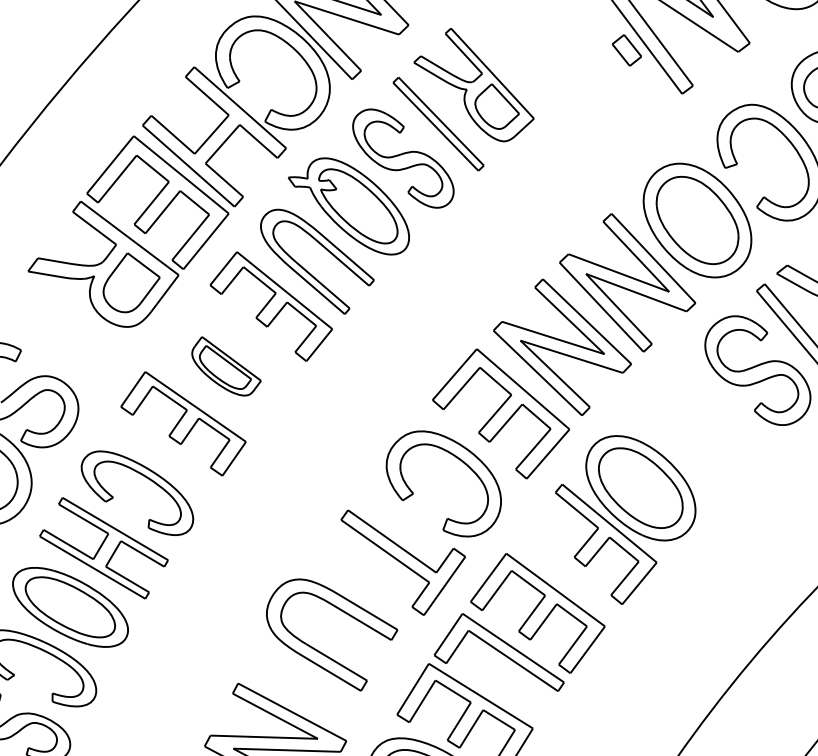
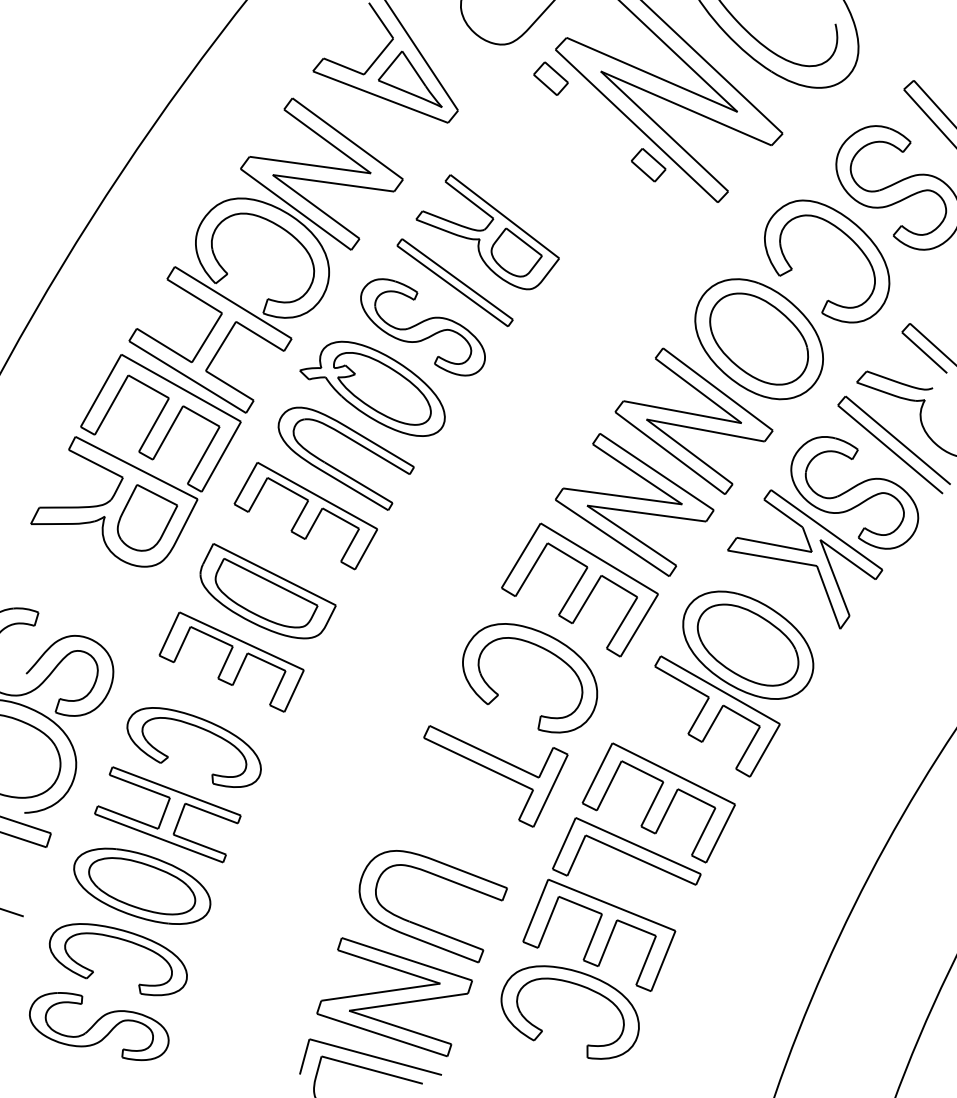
part: (226, 367) -> (267, 591), size x1.67
part: (704, 421) -> (805, 559), added
part: (319, 651) -> (425, 926), moved

